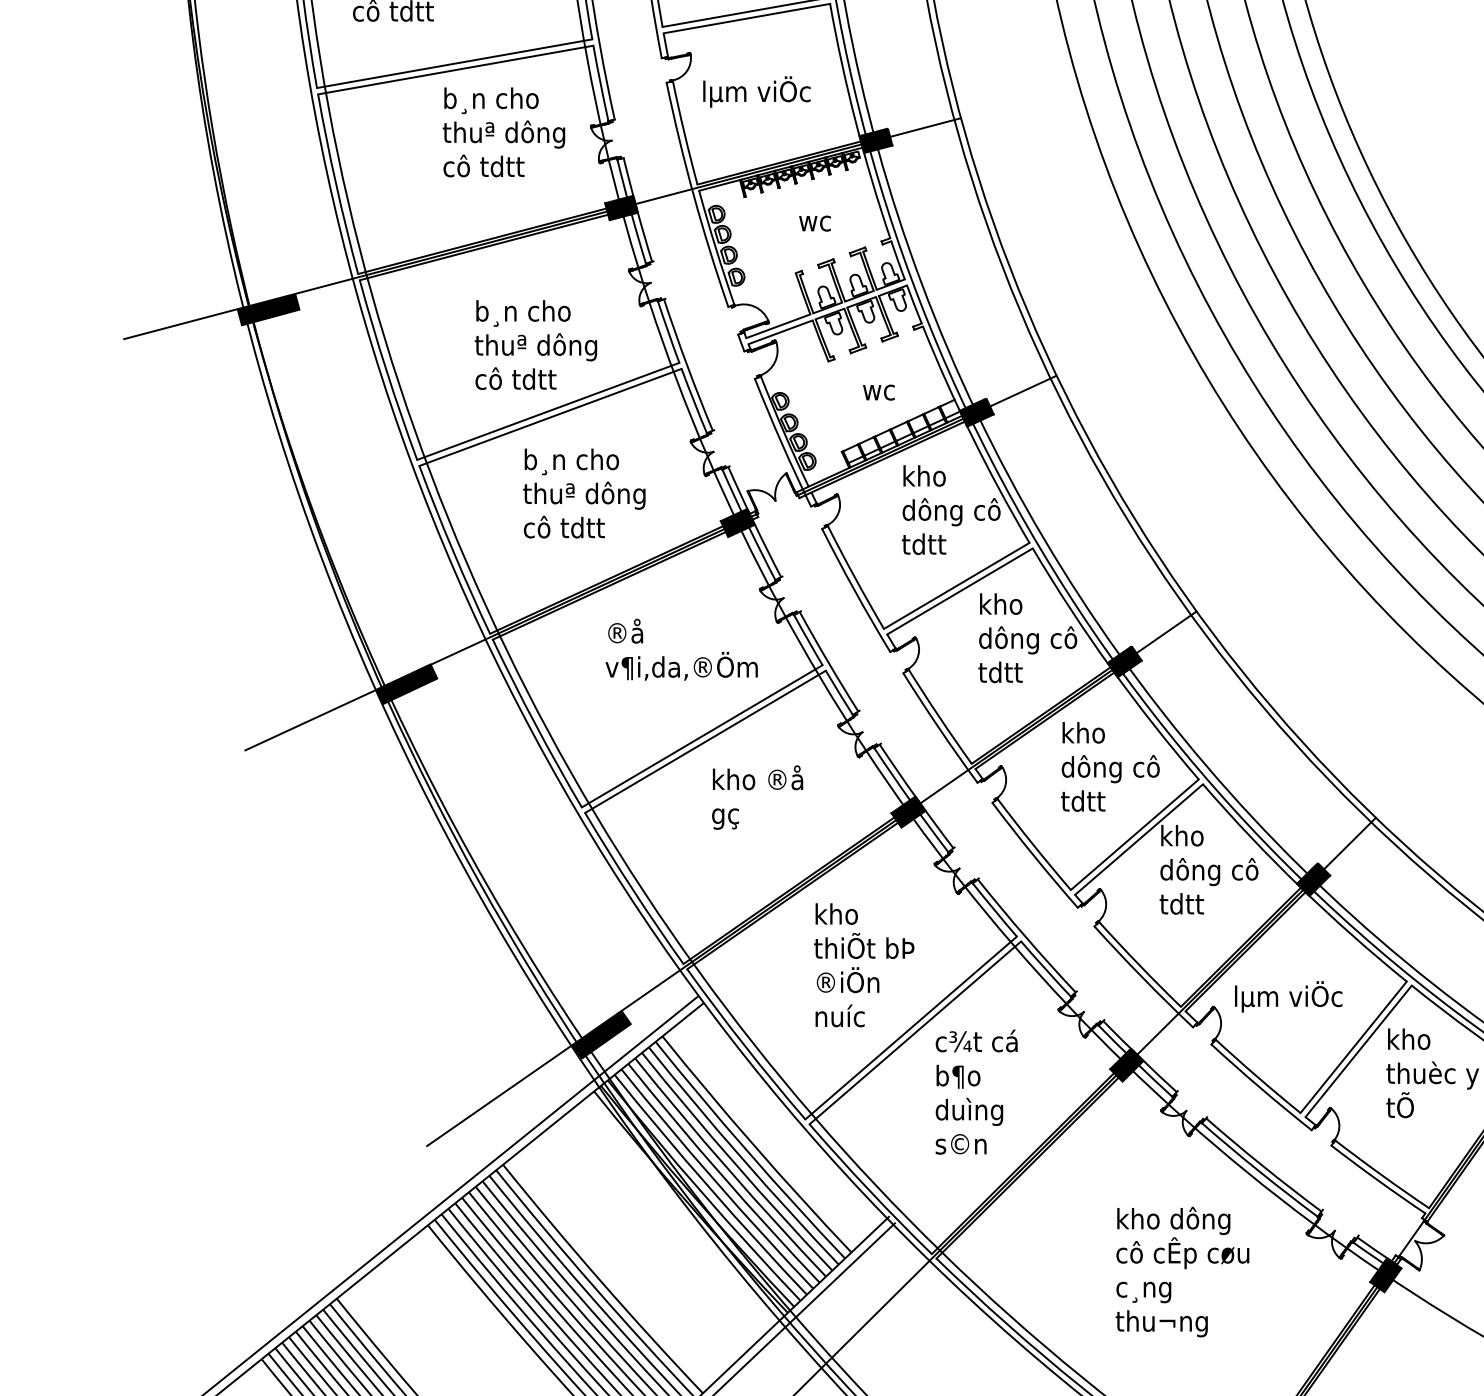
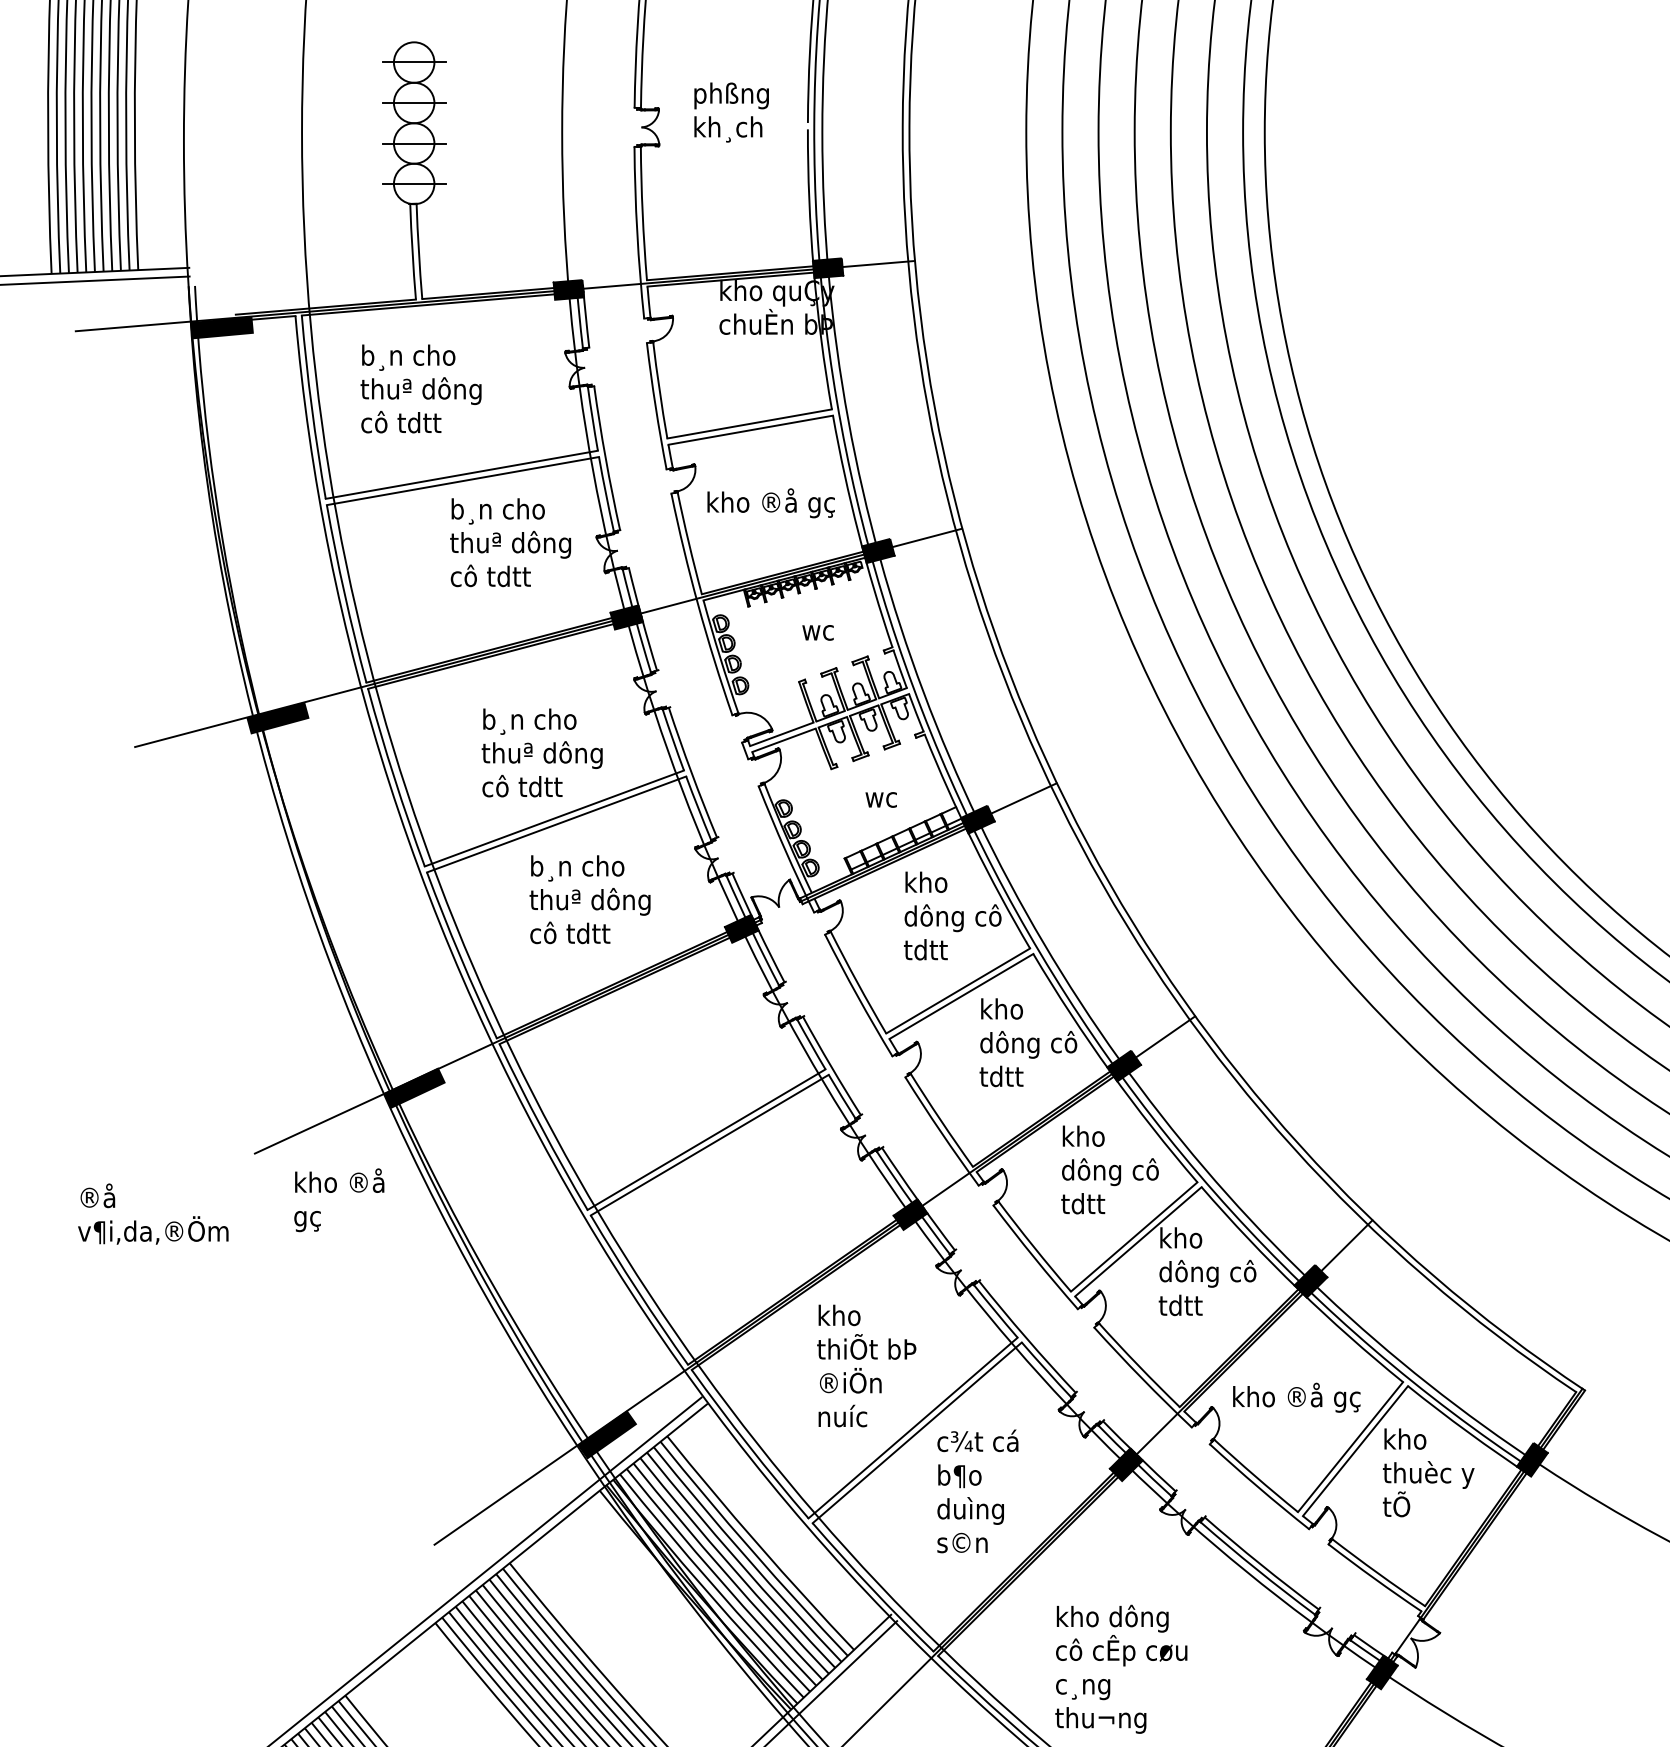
text: (766, 91) -> (770, 502), lµm viÖc -> kho ®å gç
text: (681, 649) -> (153, 1213), moved
text: (757, 797) -> (339, 1200), moved
text: (1300, 996) -> (1297, 1396), lµm viÖc -> kho ®å gç
text: (1182, 1271) -> (1121, 1668), moved

